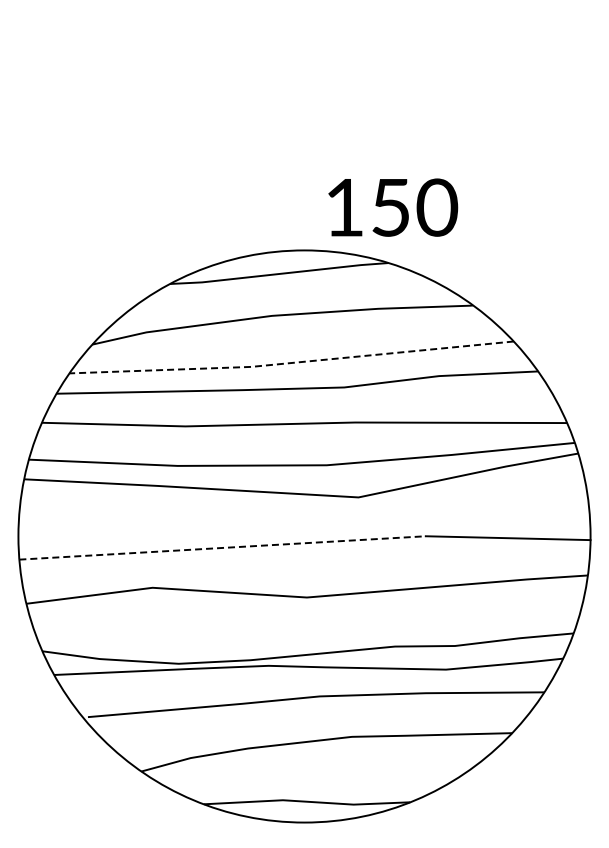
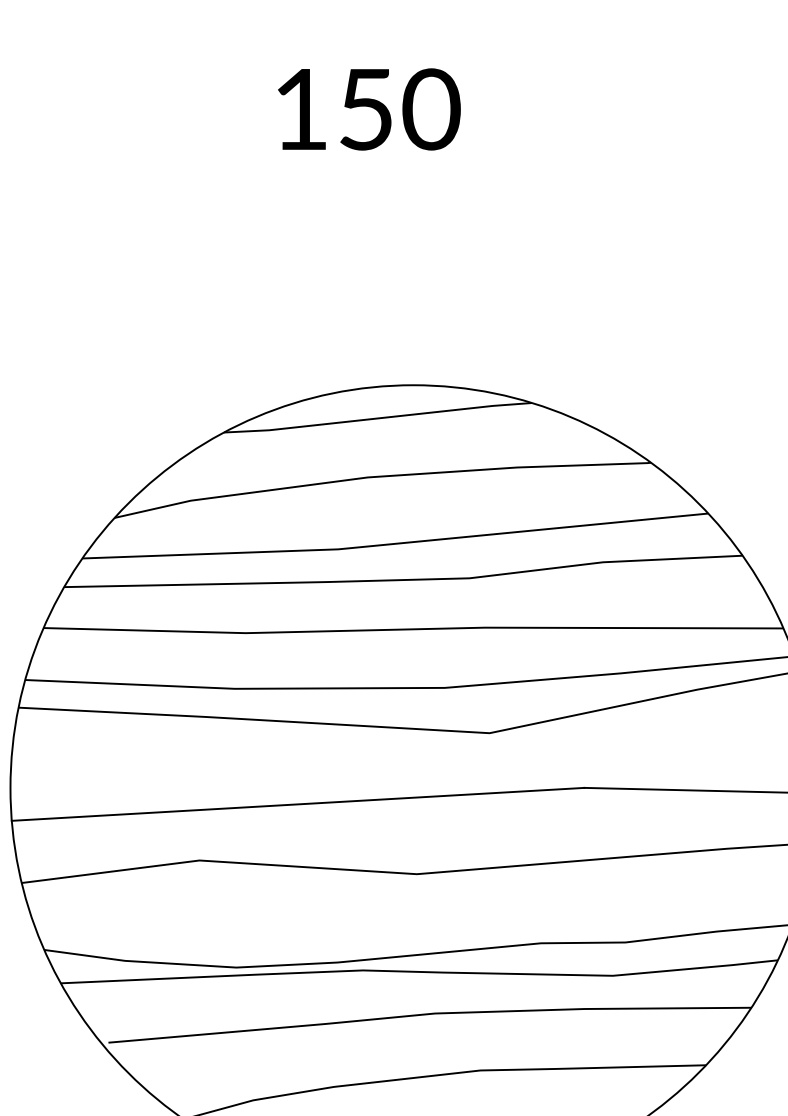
text: (393, 207) -> (369, 109), moved
line: (291, 363) -> (395, 544), dashed -> solid
line: (222, 547) -> (297, 803), dashed -> solid

